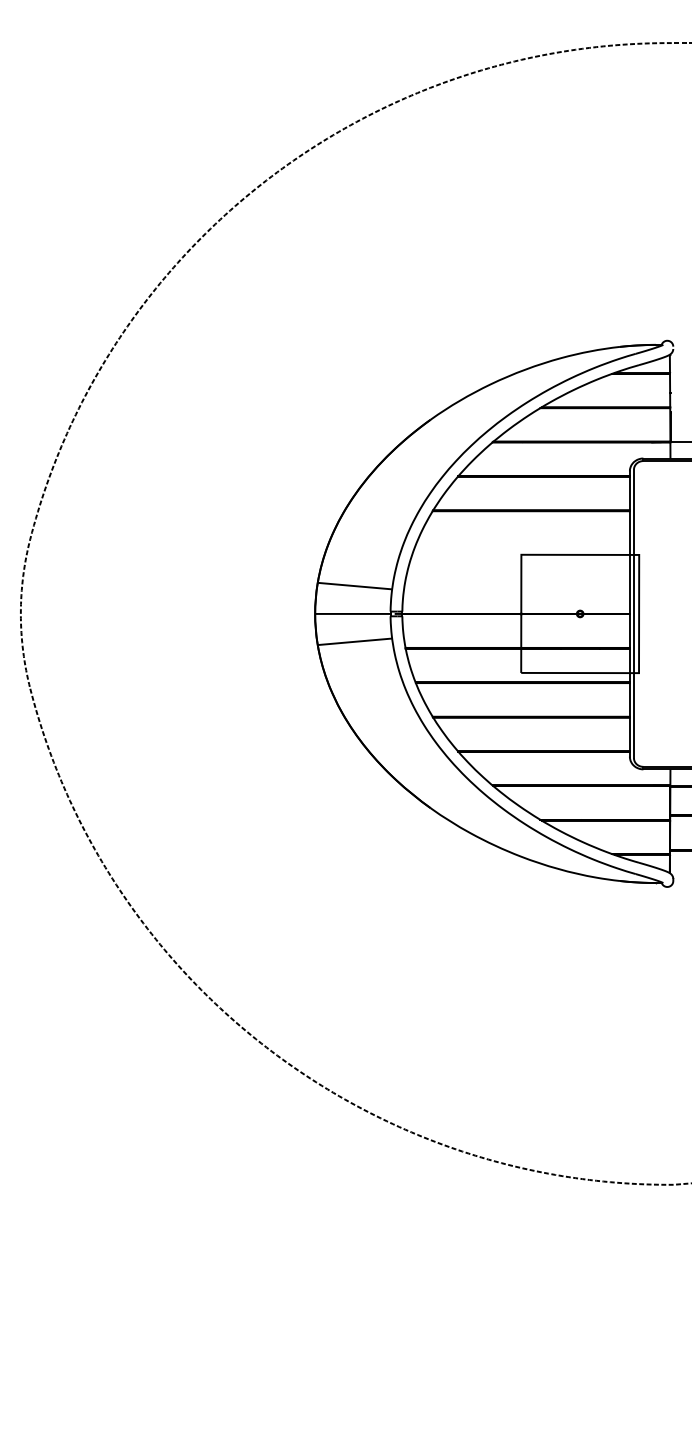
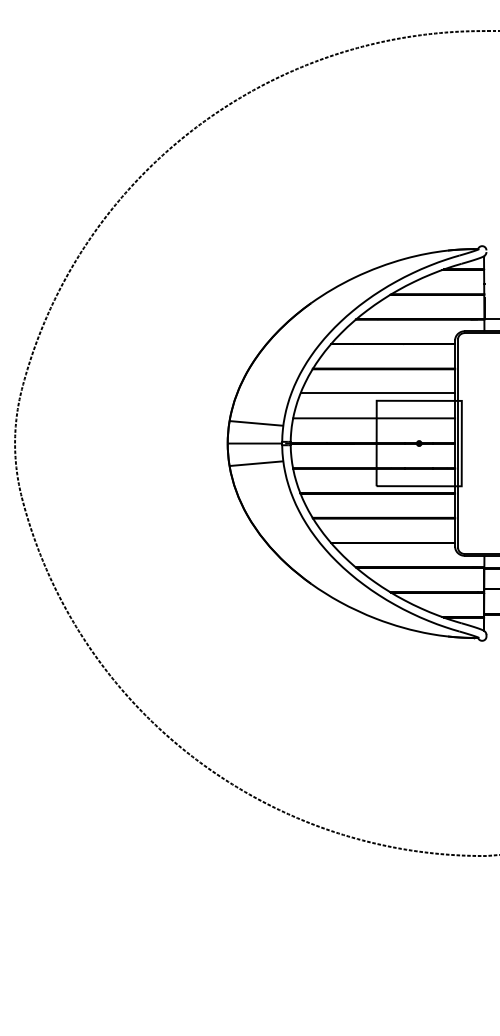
line: (522, 544) -> (377, 393), added
line: (518, 579) -> (374, 418), added

